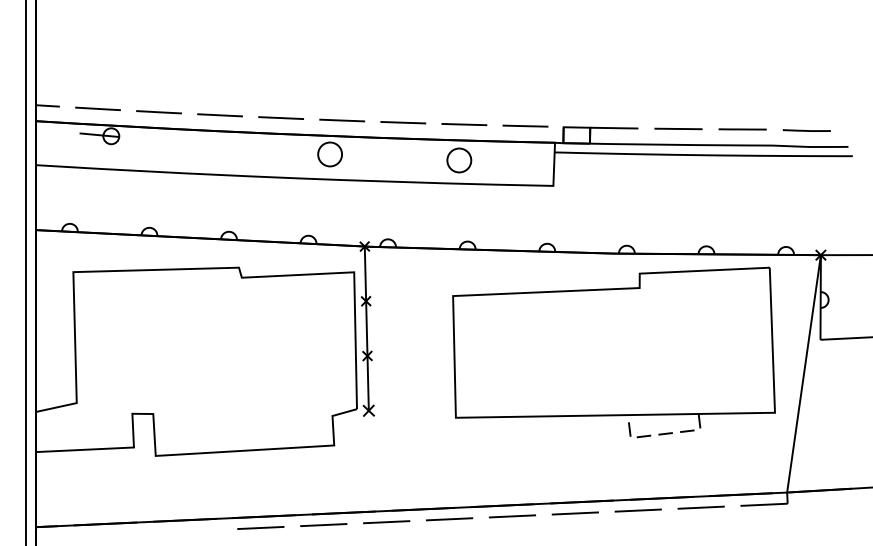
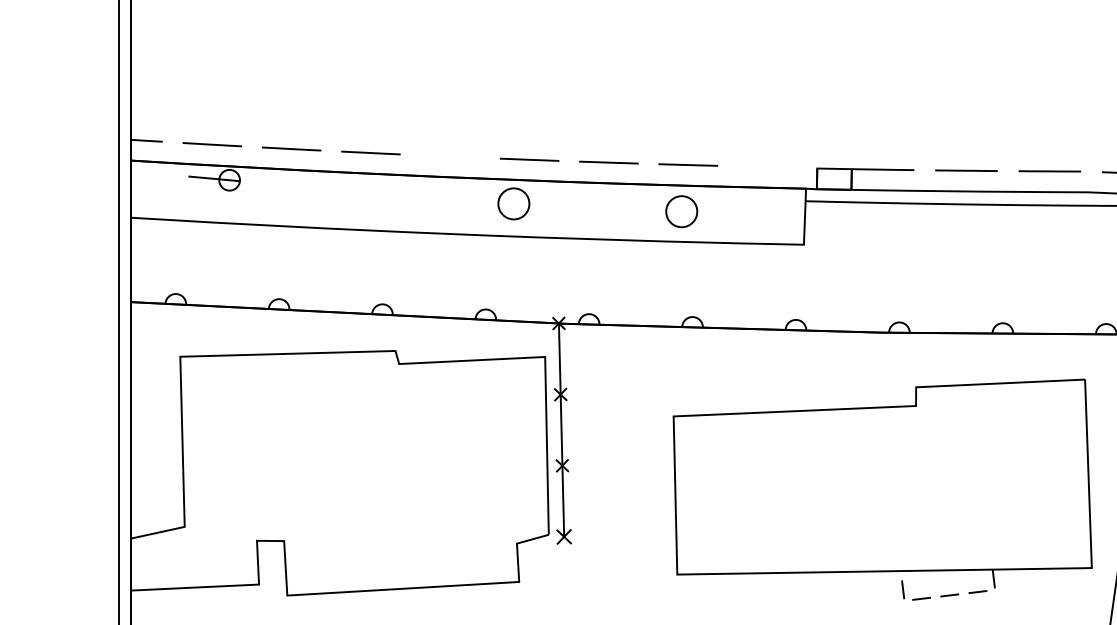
line: (280, 117) -> (449, 155), removed
line: (525, 125) -> (767, 166), removed
part: (613, 352) -> (882, 489), moved

